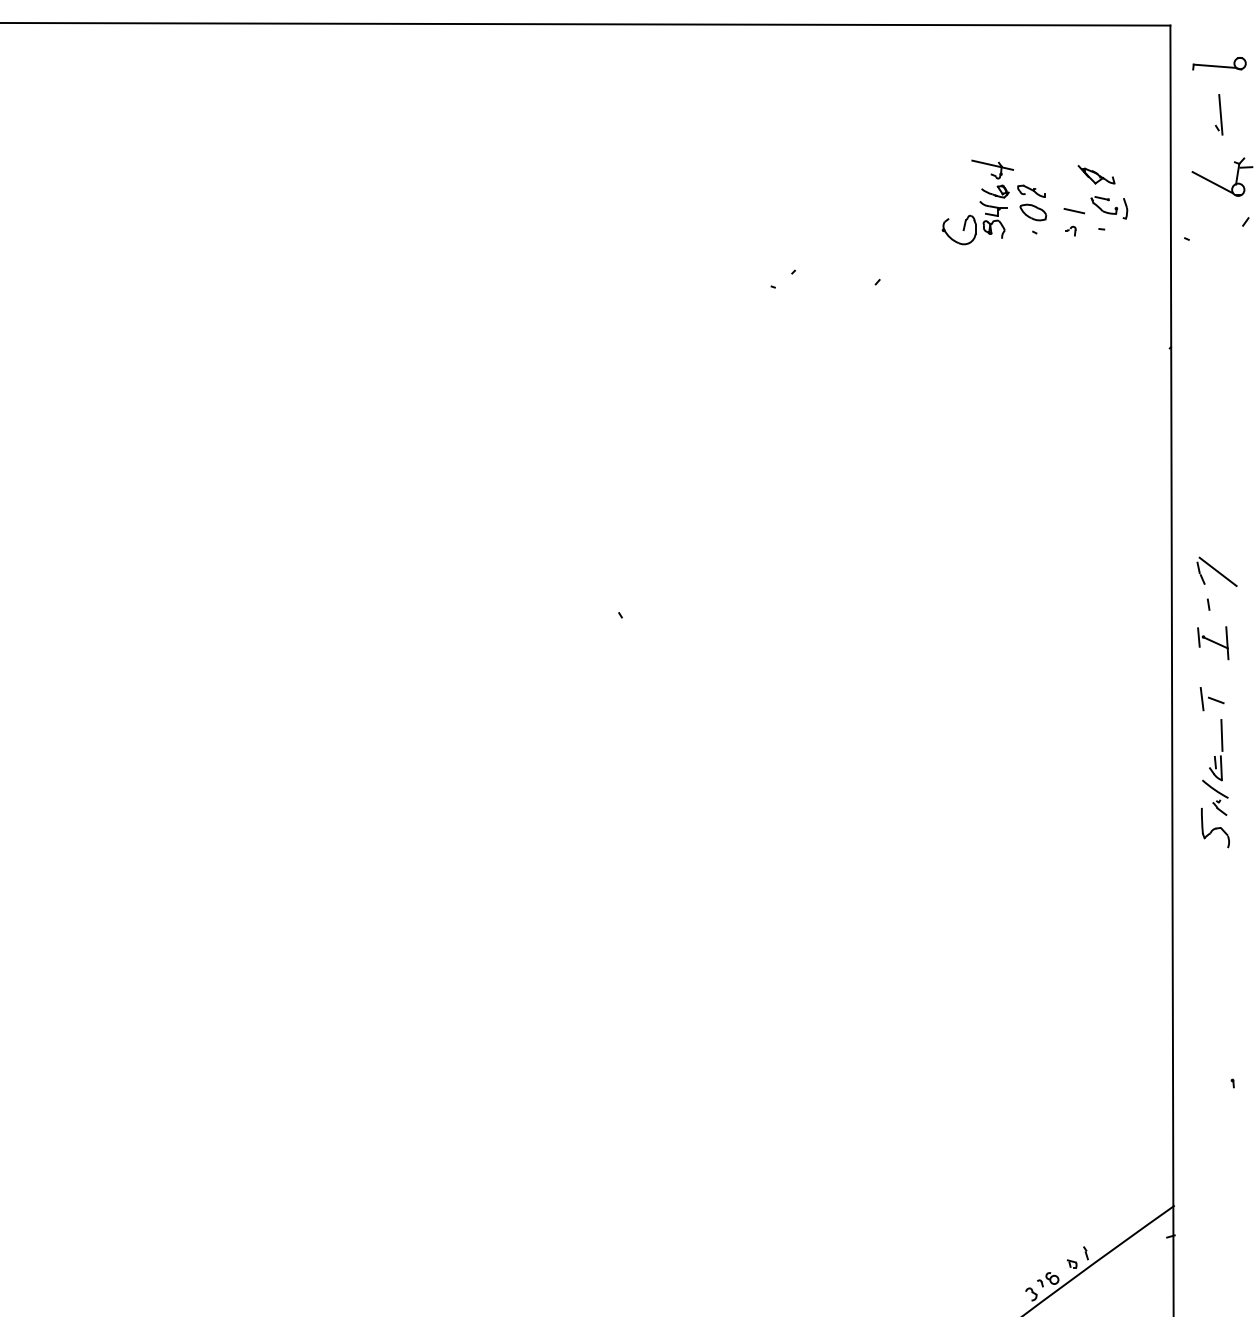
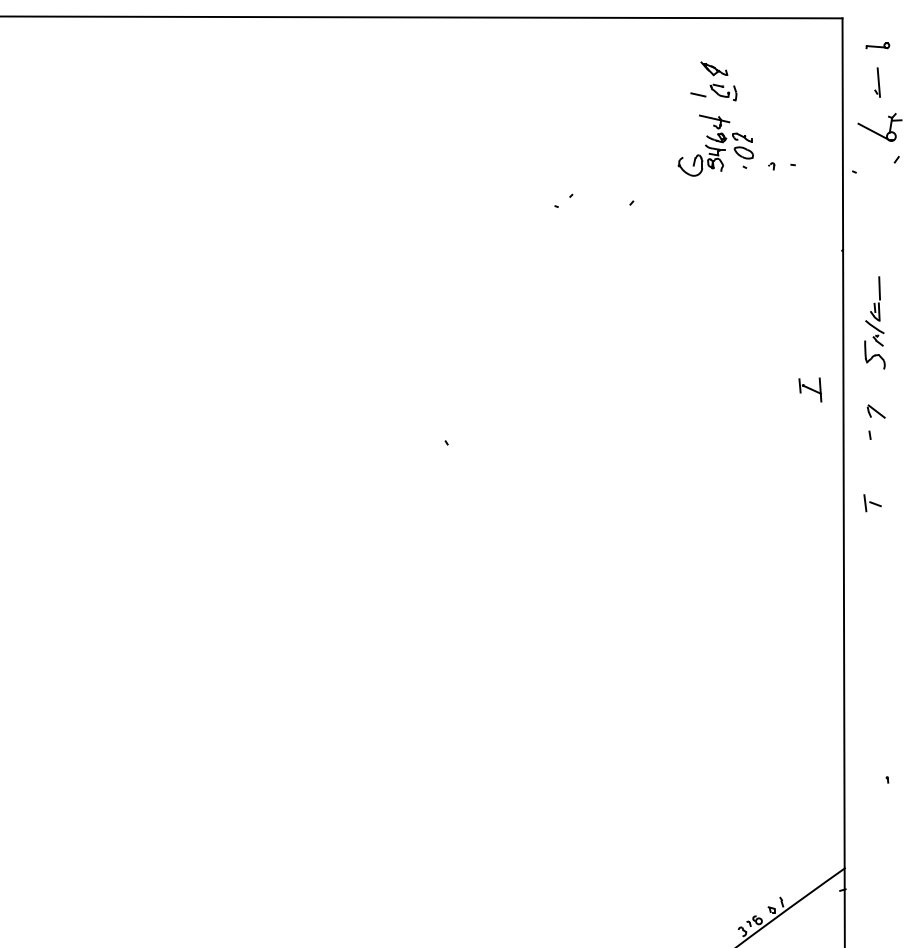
part: (1218, 63) -> (877, 45), size x0.6
part: (1095, 192) -> (713, 81), moved
part: (1217, 571) -> (876, 411), size x0.6
part: (1213, 642) -> (810, 389), moved
part: (1214, 782) -> (874, 322), moved

